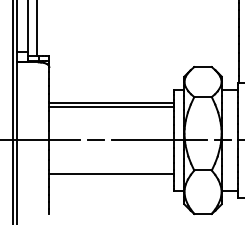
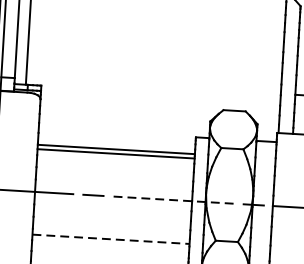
line: (159, 140) -> (174, 200), solid -> dashed
line: (112, 174) -> (112, 239), solid -> dashed

